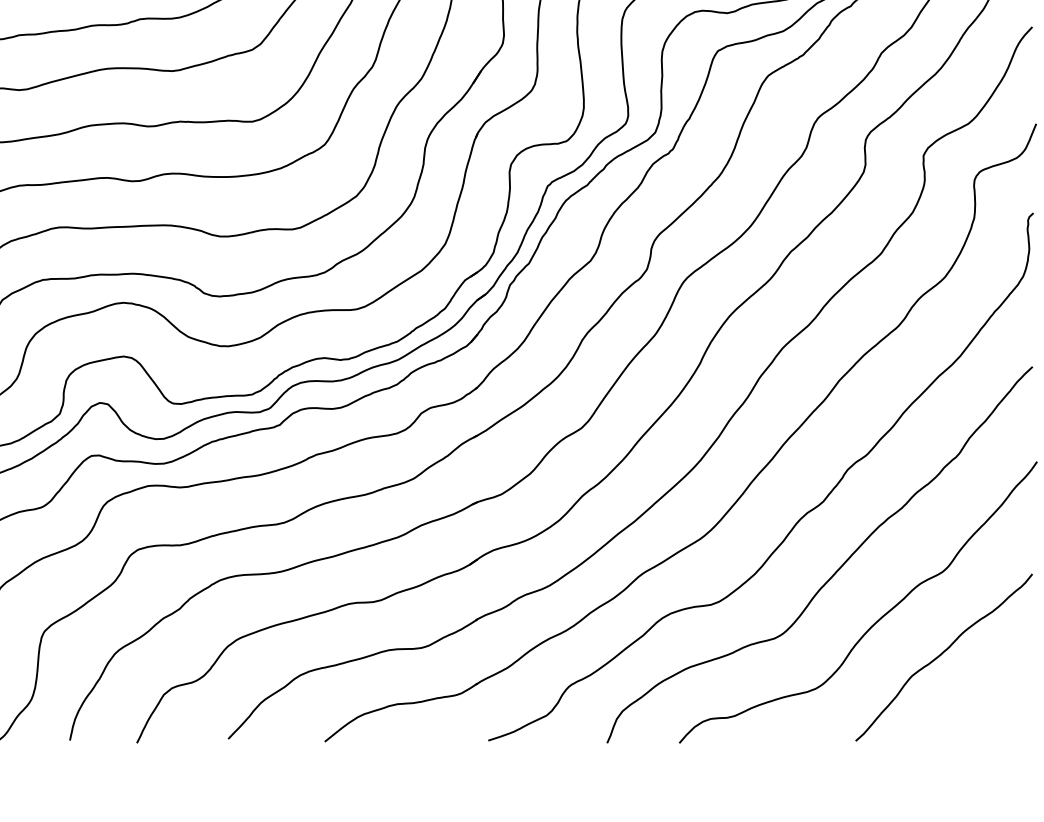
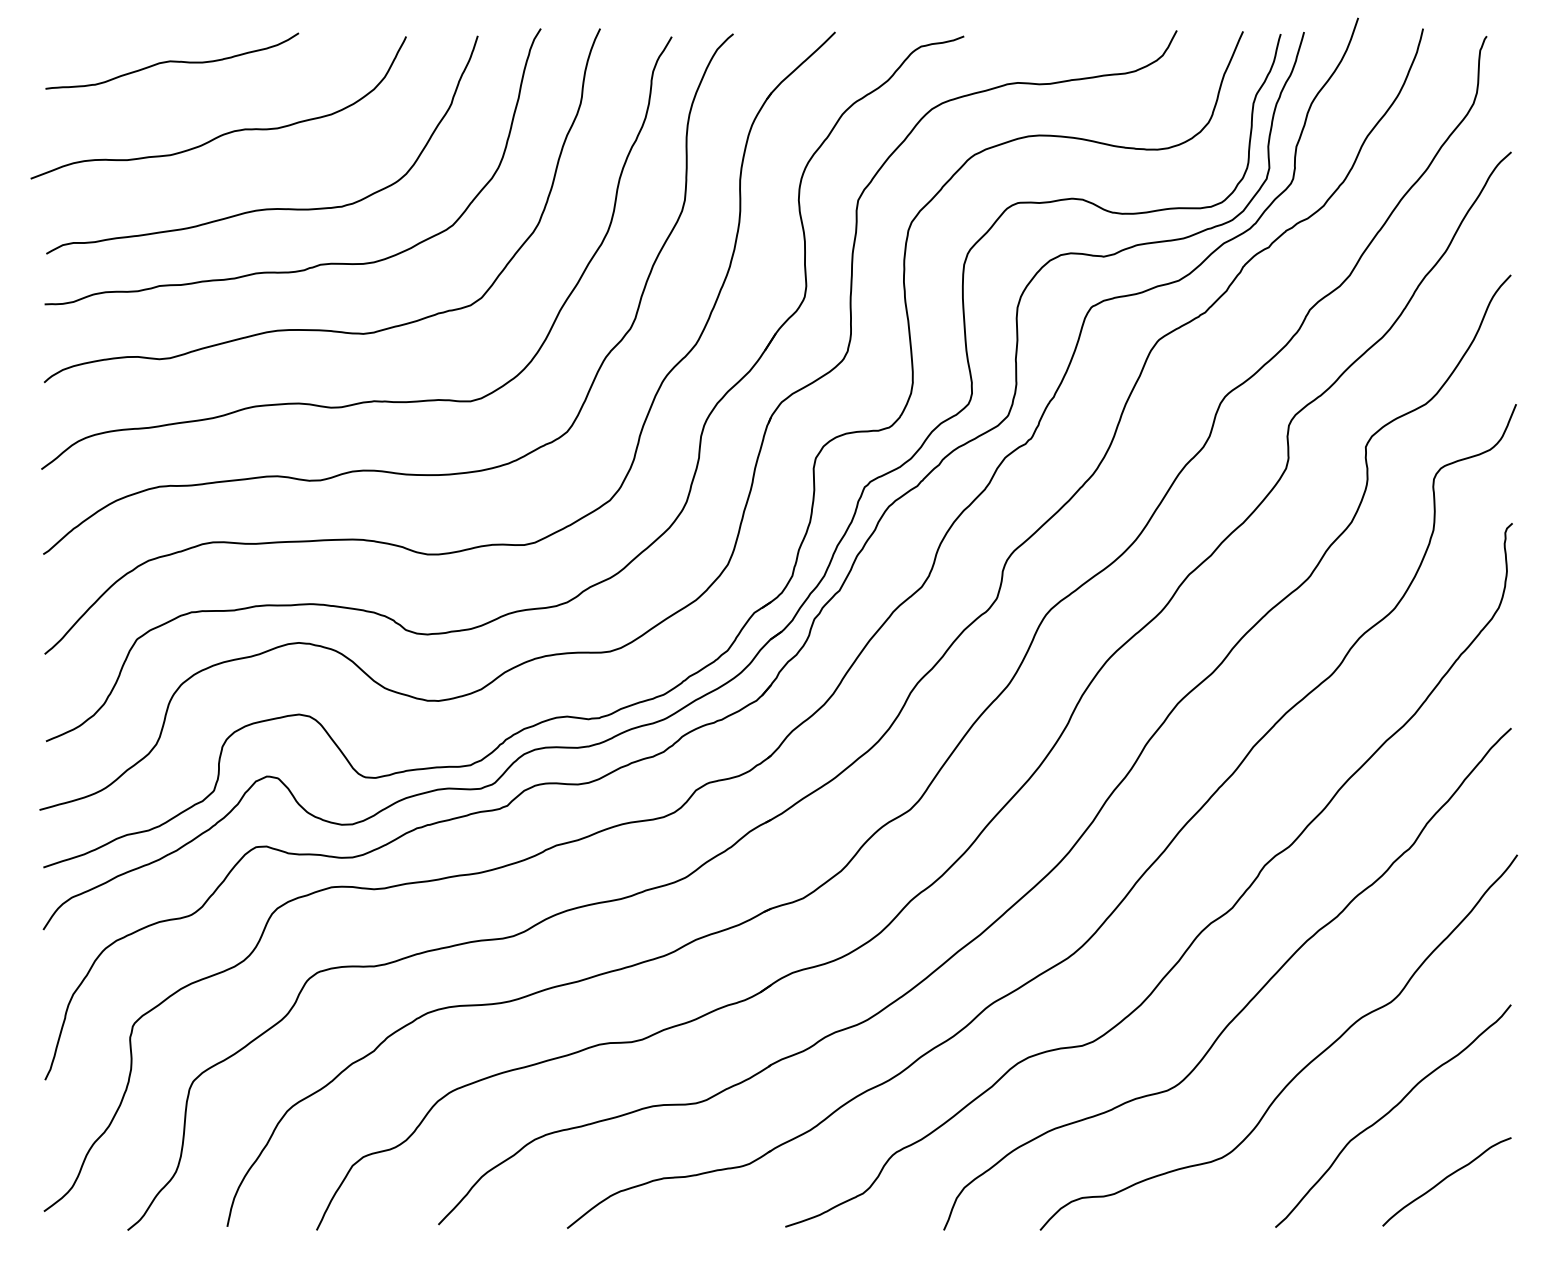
curve: (983, 705) -> (1445, 1179), added

